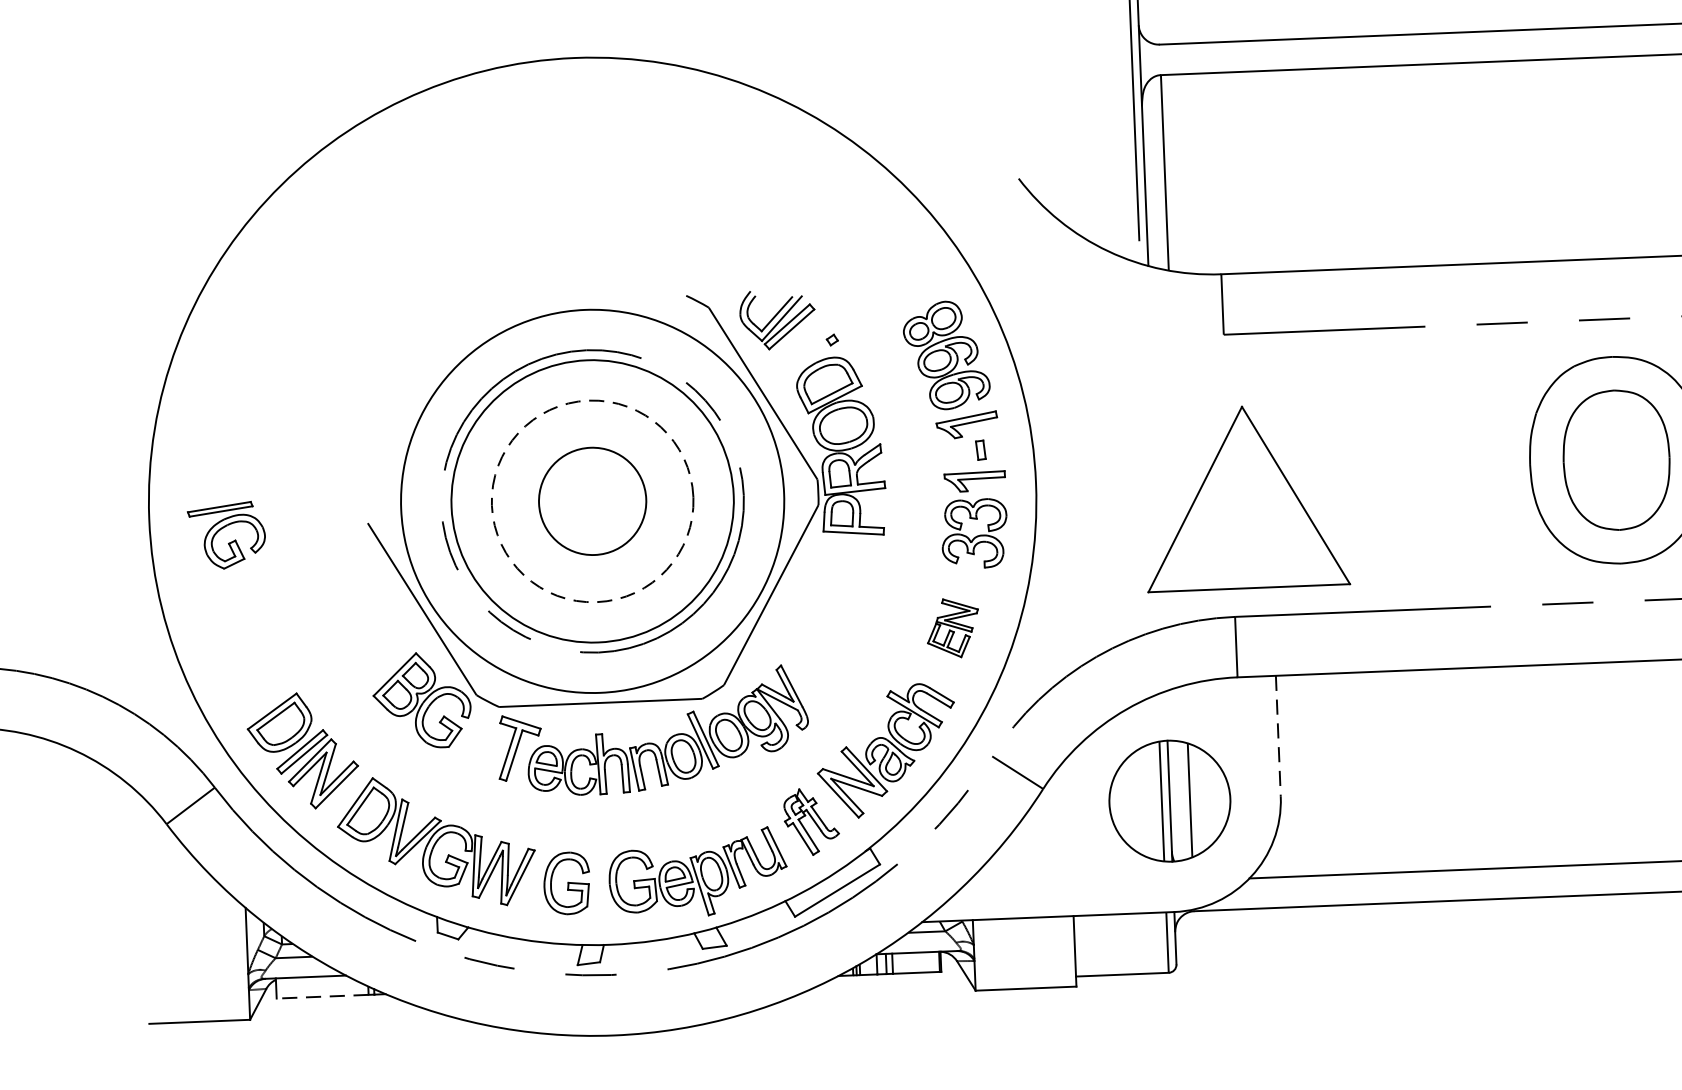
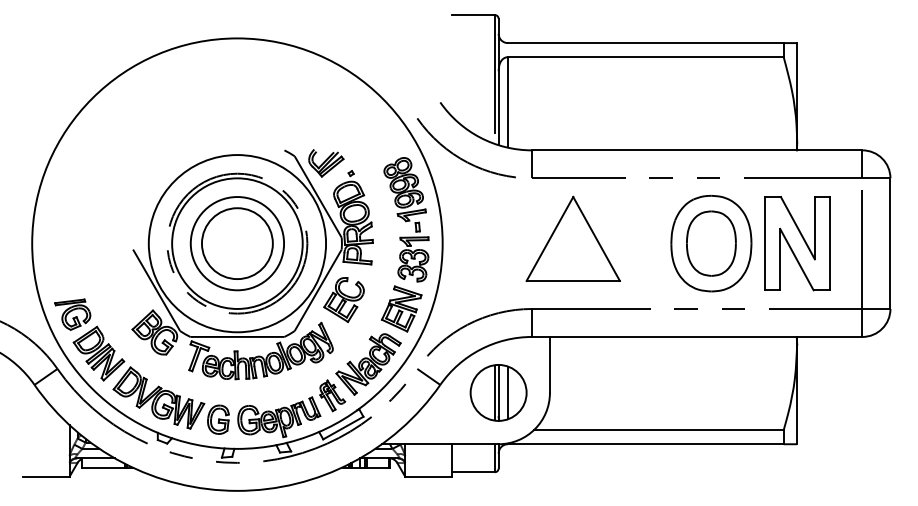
arc: (1064, 293) -> (459, 156), added
part: (1243, 496) -> (572, 238), moved
circle: (590, 501) -> (236, 243), size x1.43
circle: (592, 501) -> (237, 243), dashed -> solid
part: (226, 535) -> (72, 314), moved
part: (826, 614) -> (343, 300), added
part: (952, 627) -> (401, 308), size x1.67
line: (1277, 735) -> (549, 364), dashed -> solid
line: (320, 996) -> (102, 467), dashed -> solid

